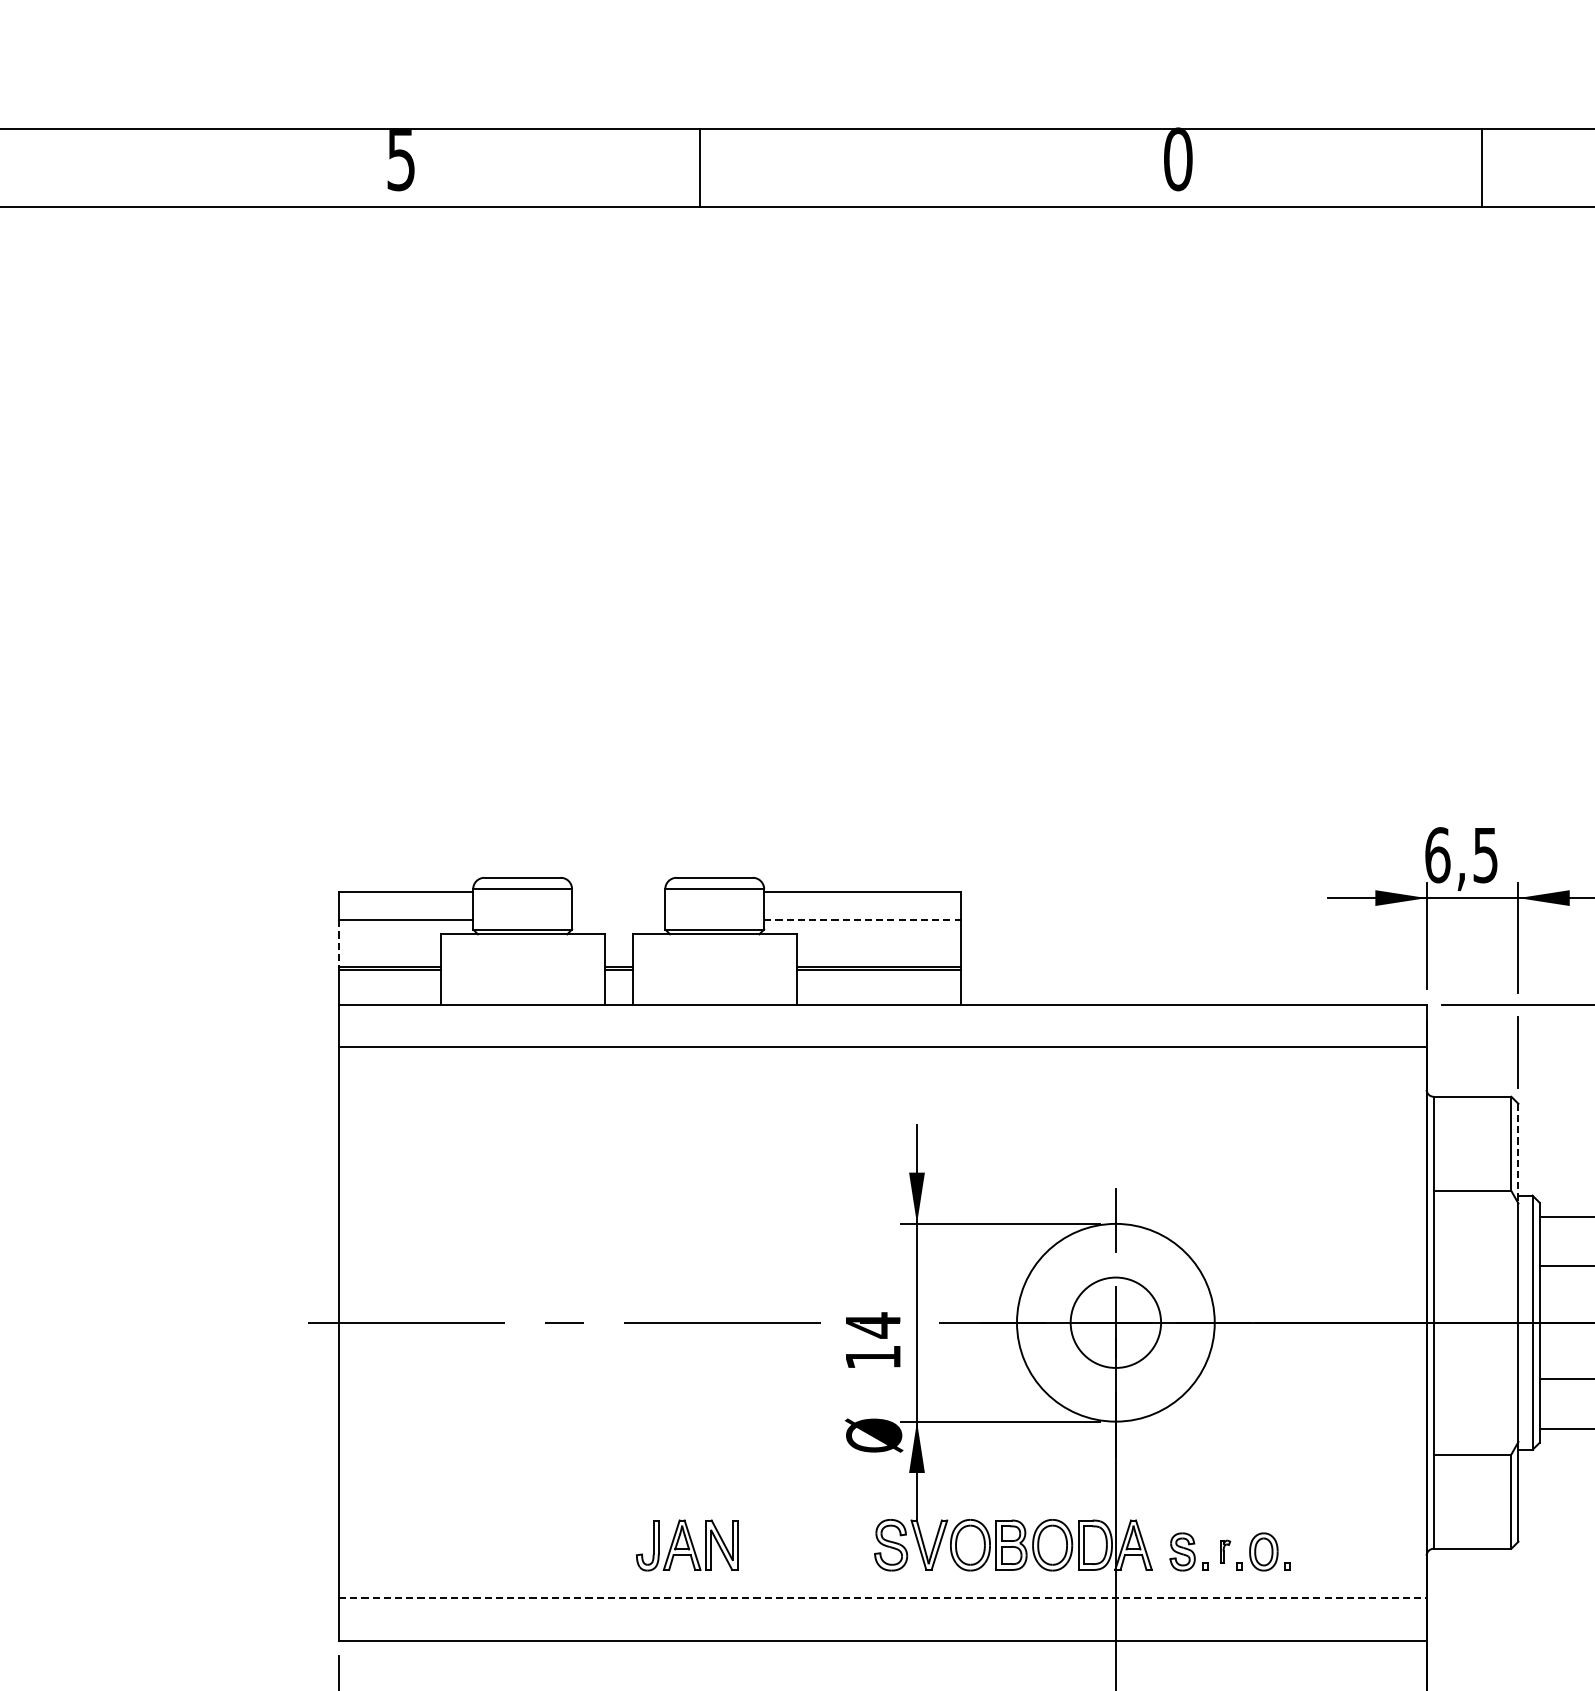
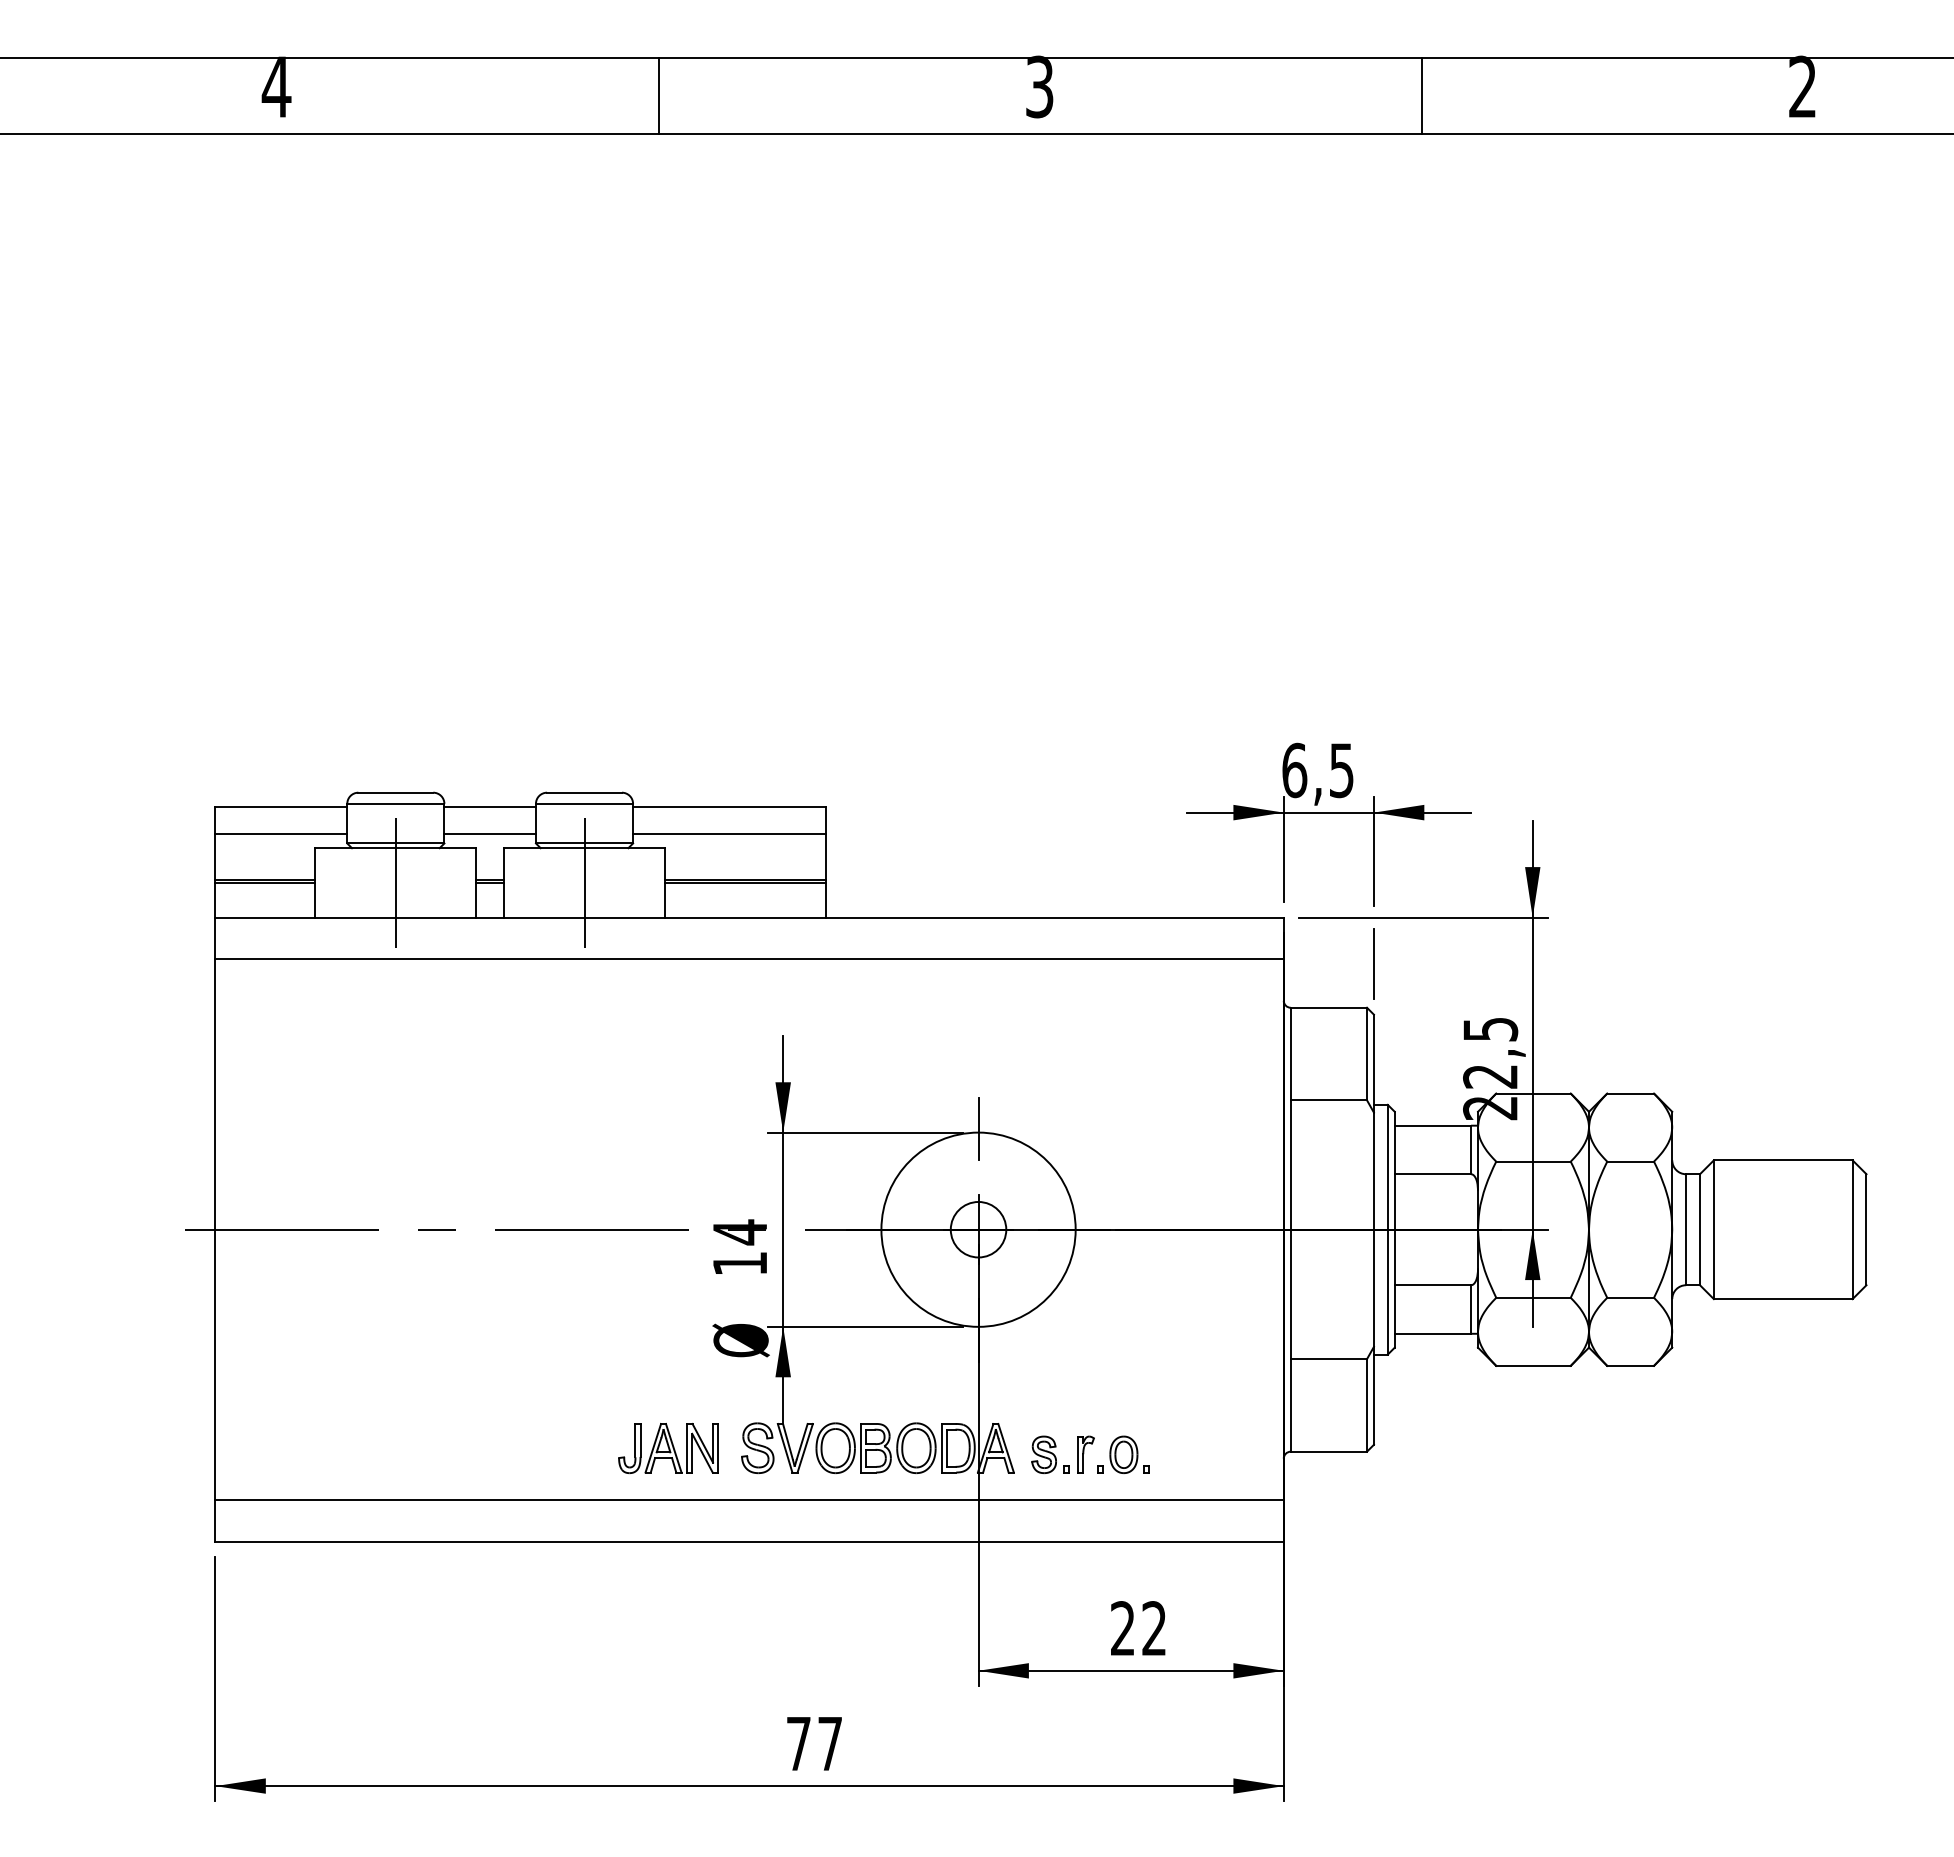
text: (1177, 158) -> (1039, 86), 0 -> 3
text: (401, 159) -> (276, 87), 5 -> 4
line: (699, 168) -> (658, 95), moved
line: (1482, 168) -> (1422, 95), moved
line: (617, 891) -> (489, 806), added
line: (617, 920) -> (489, 834), added
line: (863, 920) -> (730, 834), dashed -> solid
line: (339, 943) -> (215, 857), dashed -> solid
line: (522, 969) -> (395, 882), added
line: (714, 969) -> (584, 882), added
line: (1517, 1153) -> (1373, 1063), dashed -> solid
circle: (1115, 1322) -> (978, 1229), size x0.62
part: (687, 1545) -> (668, 1448), moved
part: (1224, 1551) -> (1085, 1454), size x1.67
line: (883, 1598) -> (750, 1500), dashed -> solid

